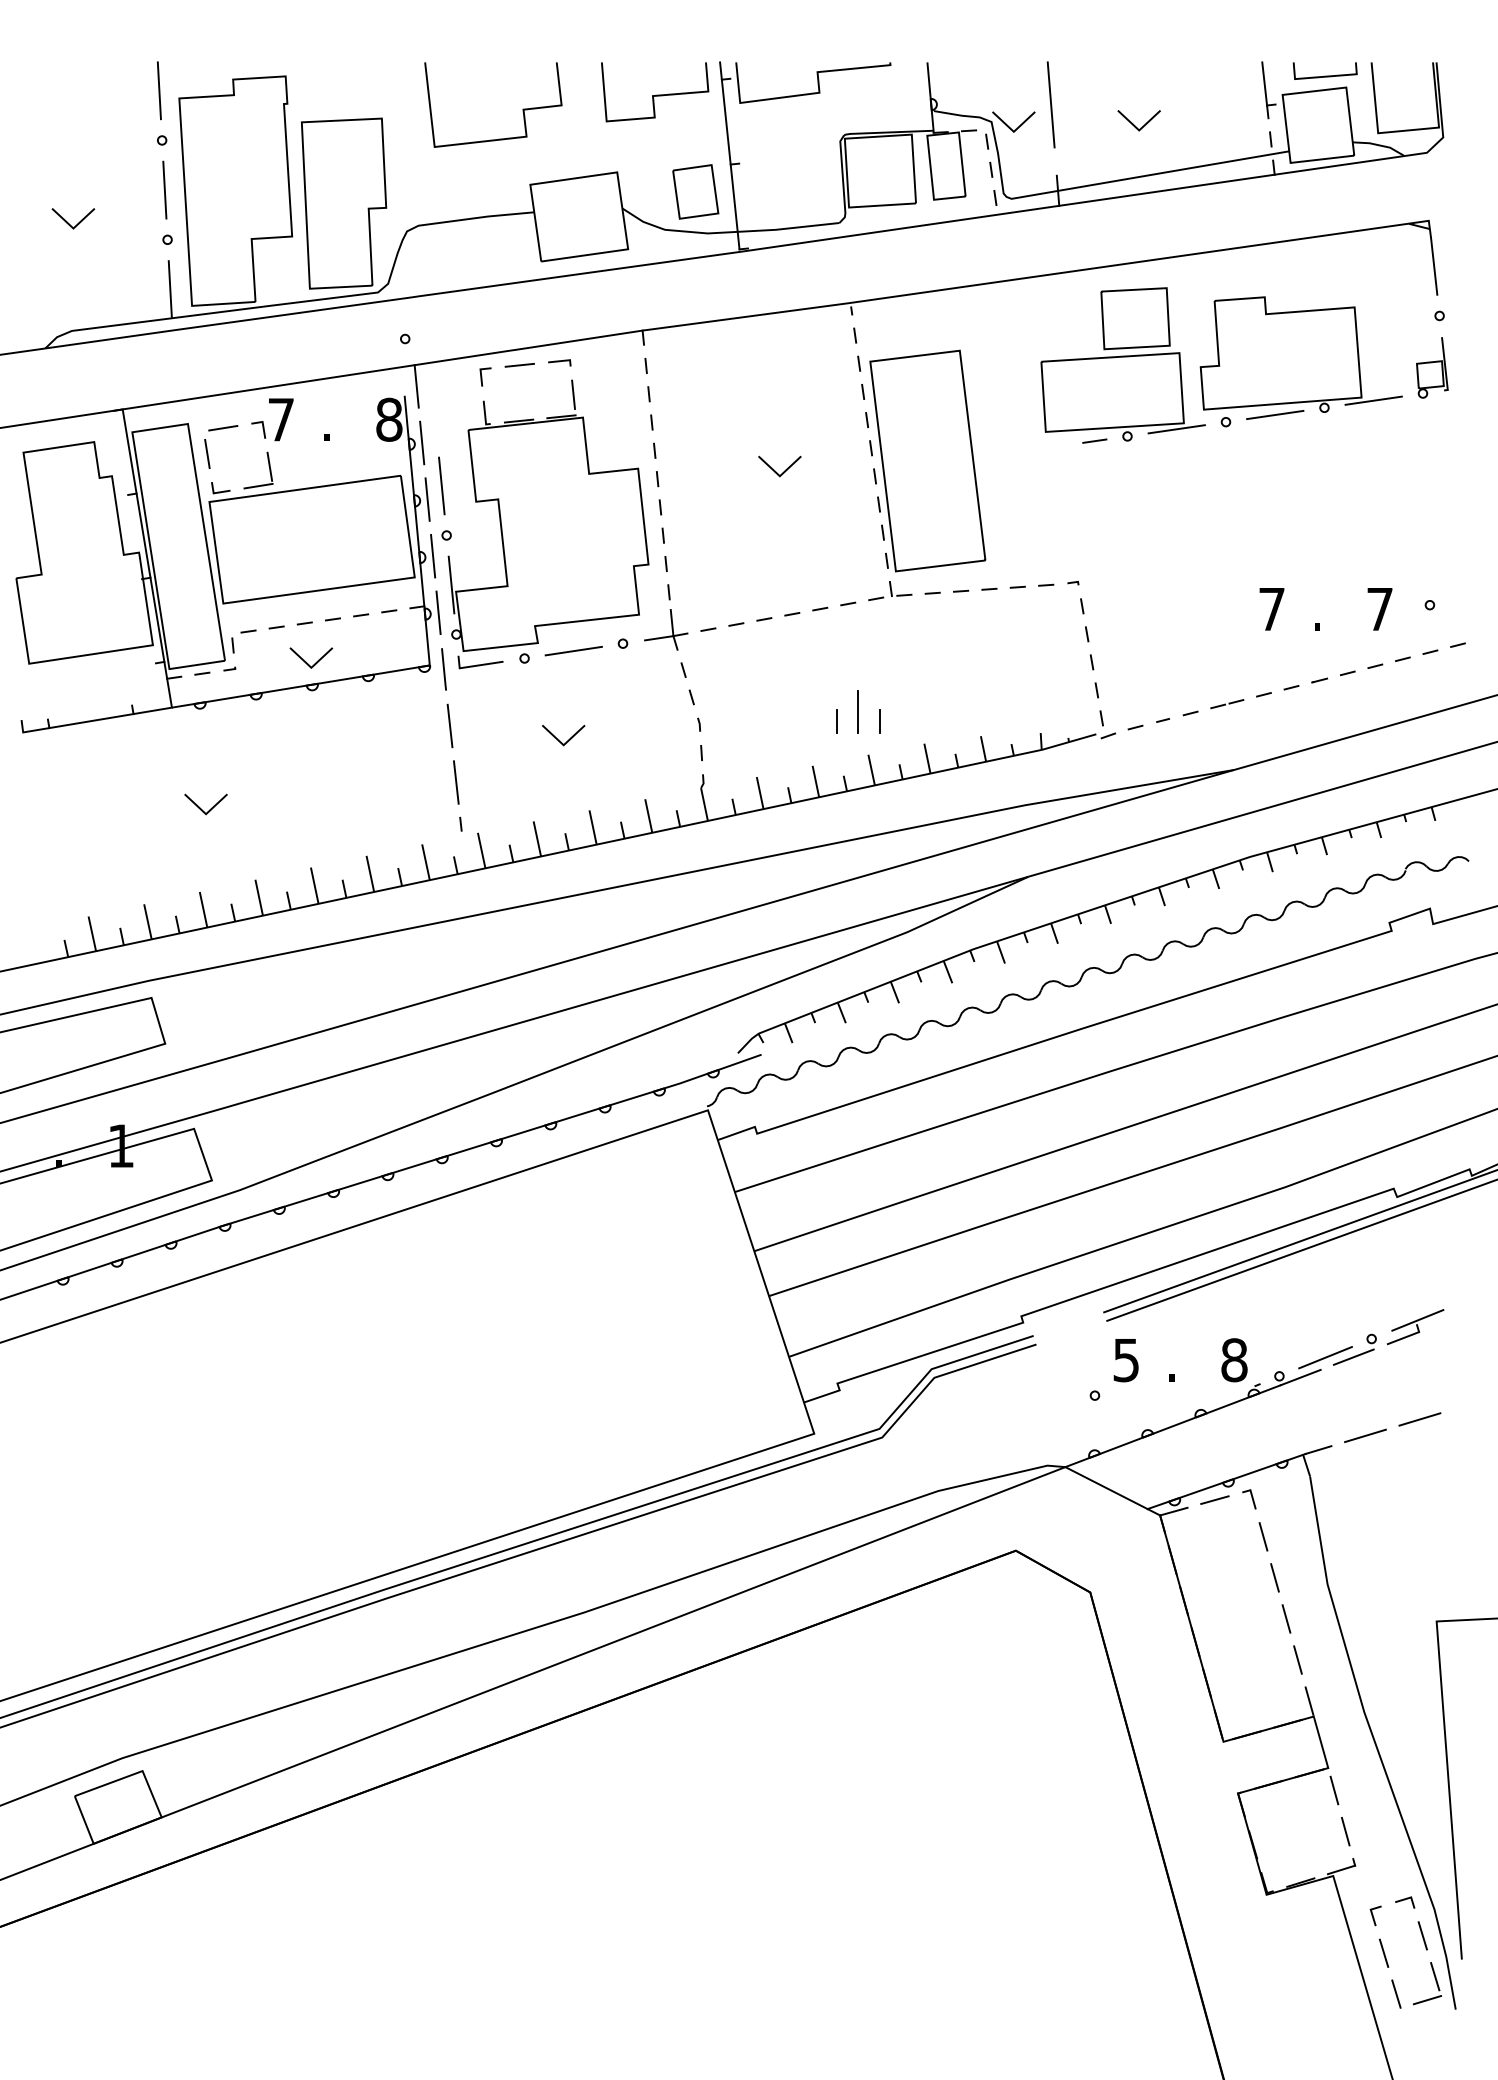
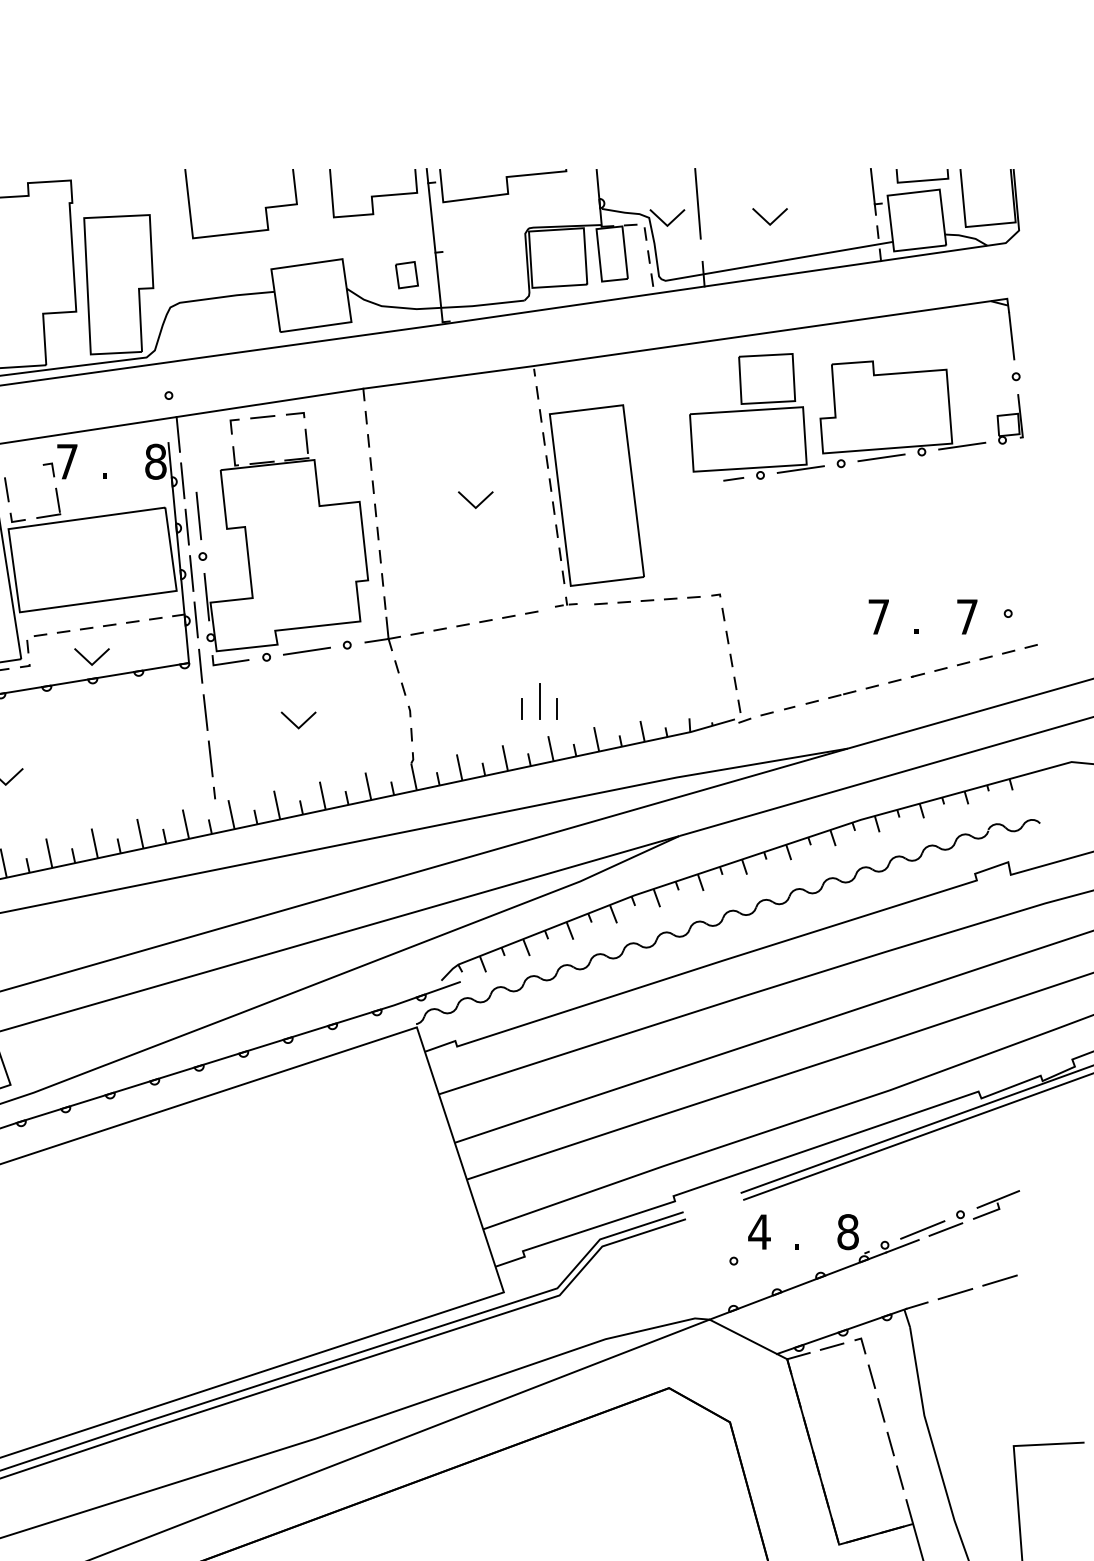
part: (695, 191) -> (406, 274), size x0.6
line: (223, 428) -> (20, 468), removed
part: (890, 591) -> (566, 602), size x0.6
text: (1126, 1360) -> (759, 1232), 5 -> 4

